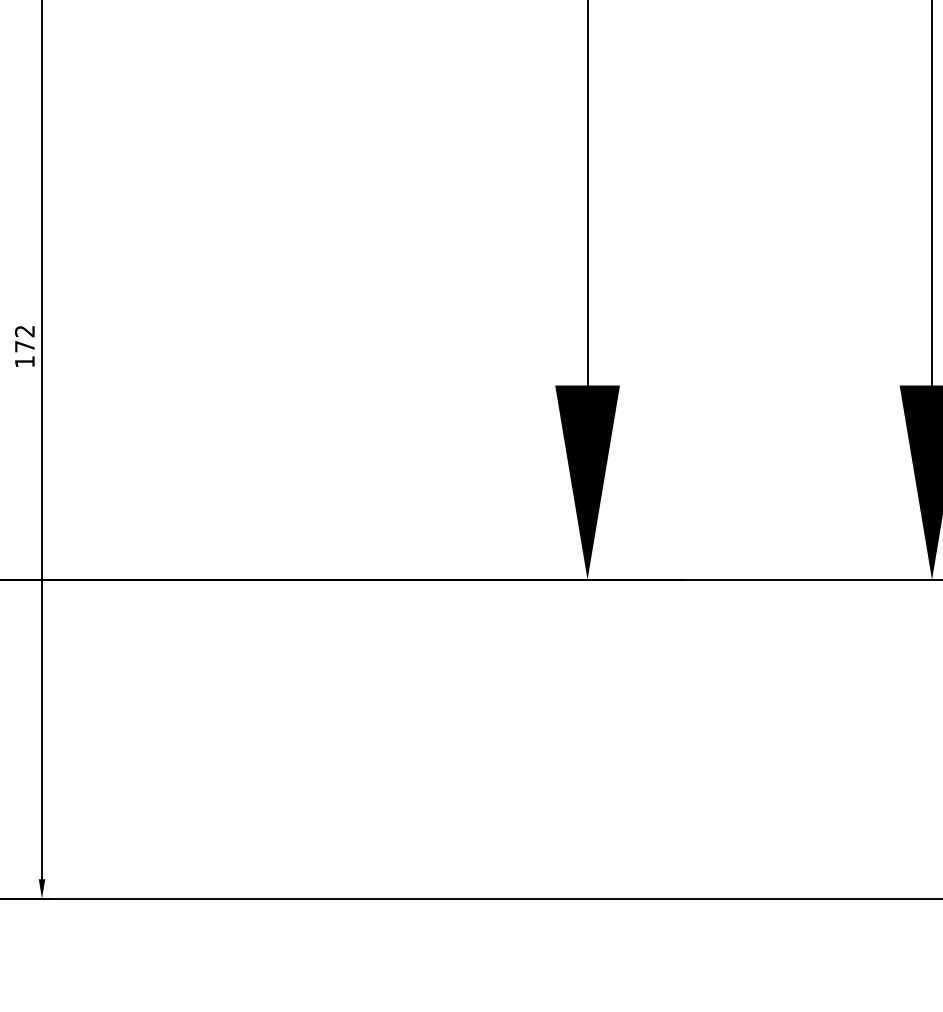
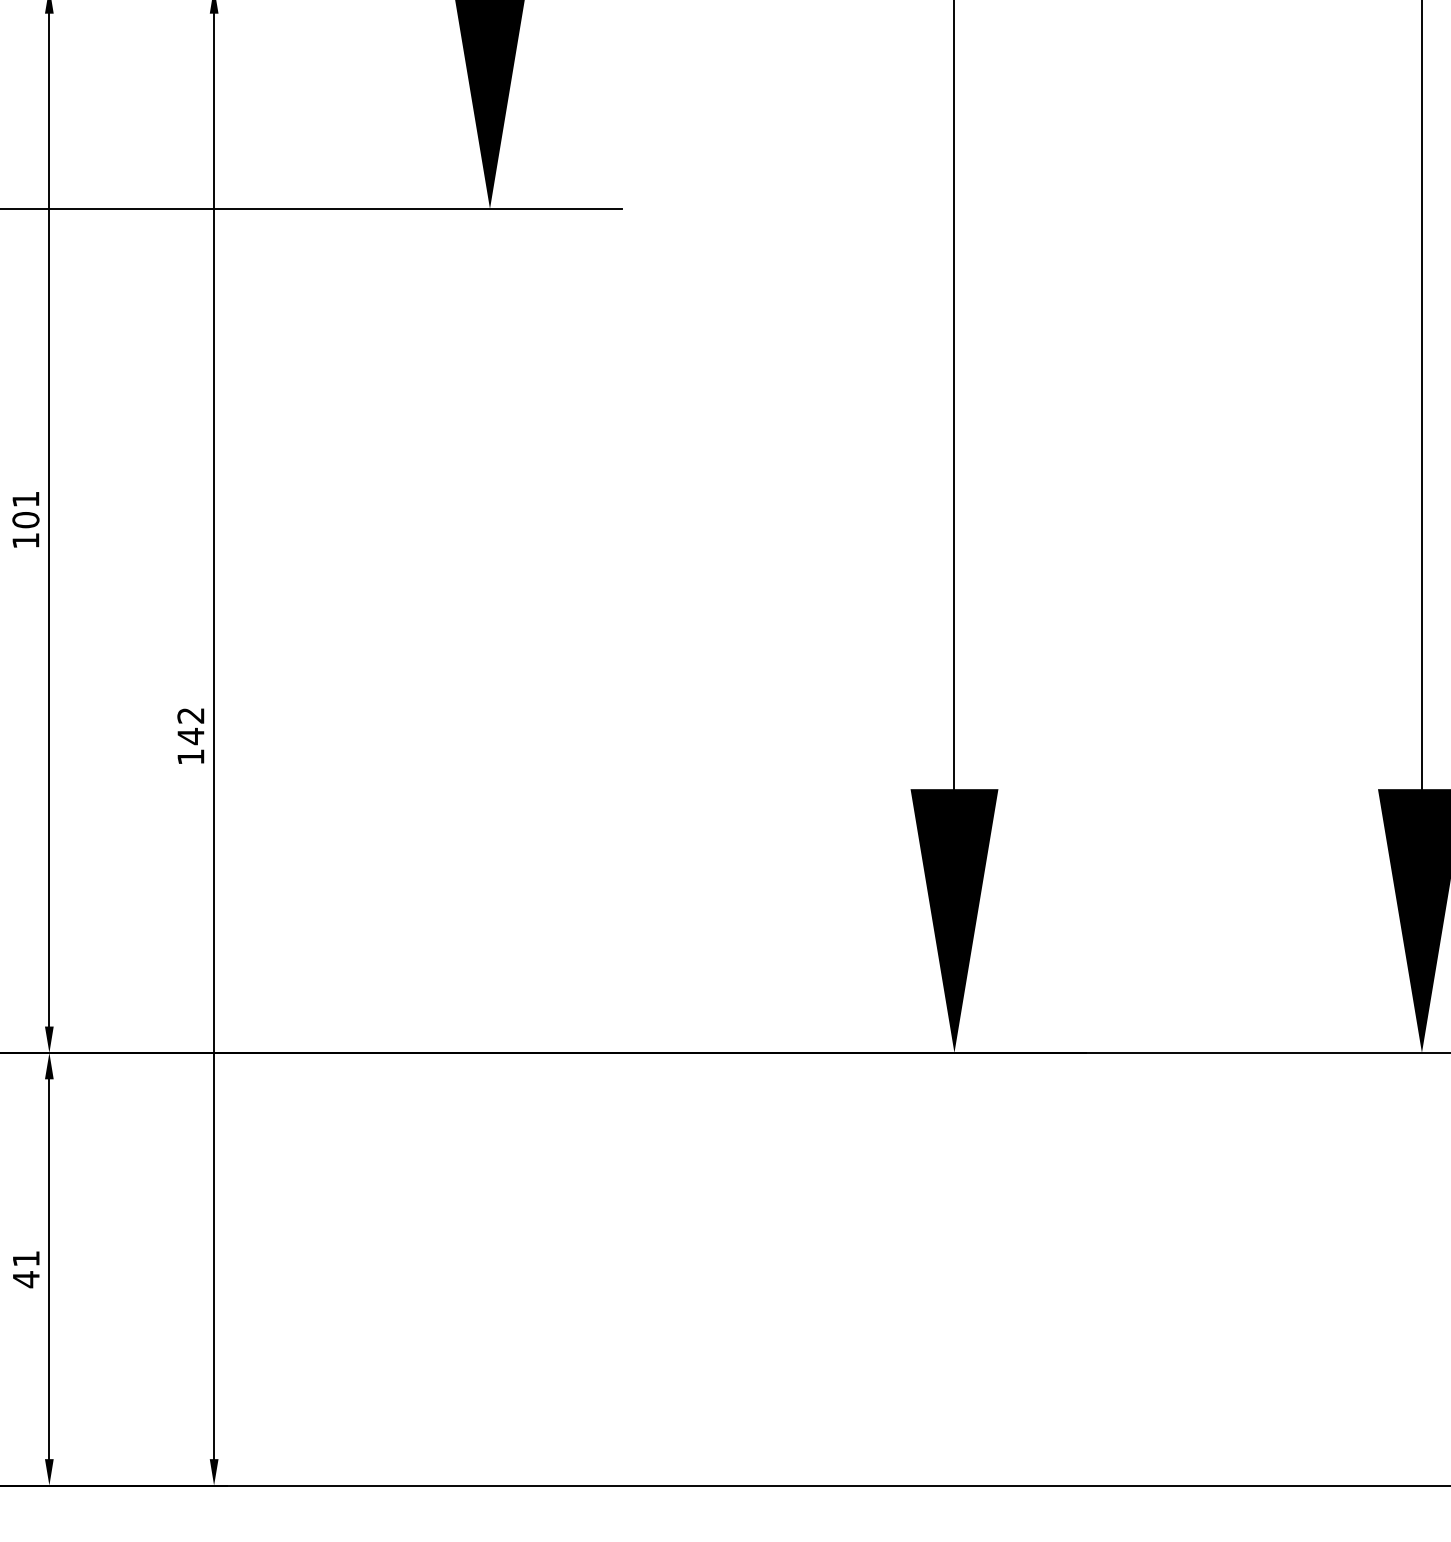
text: (24, 346) -> (190, 736), 172 -> 142

